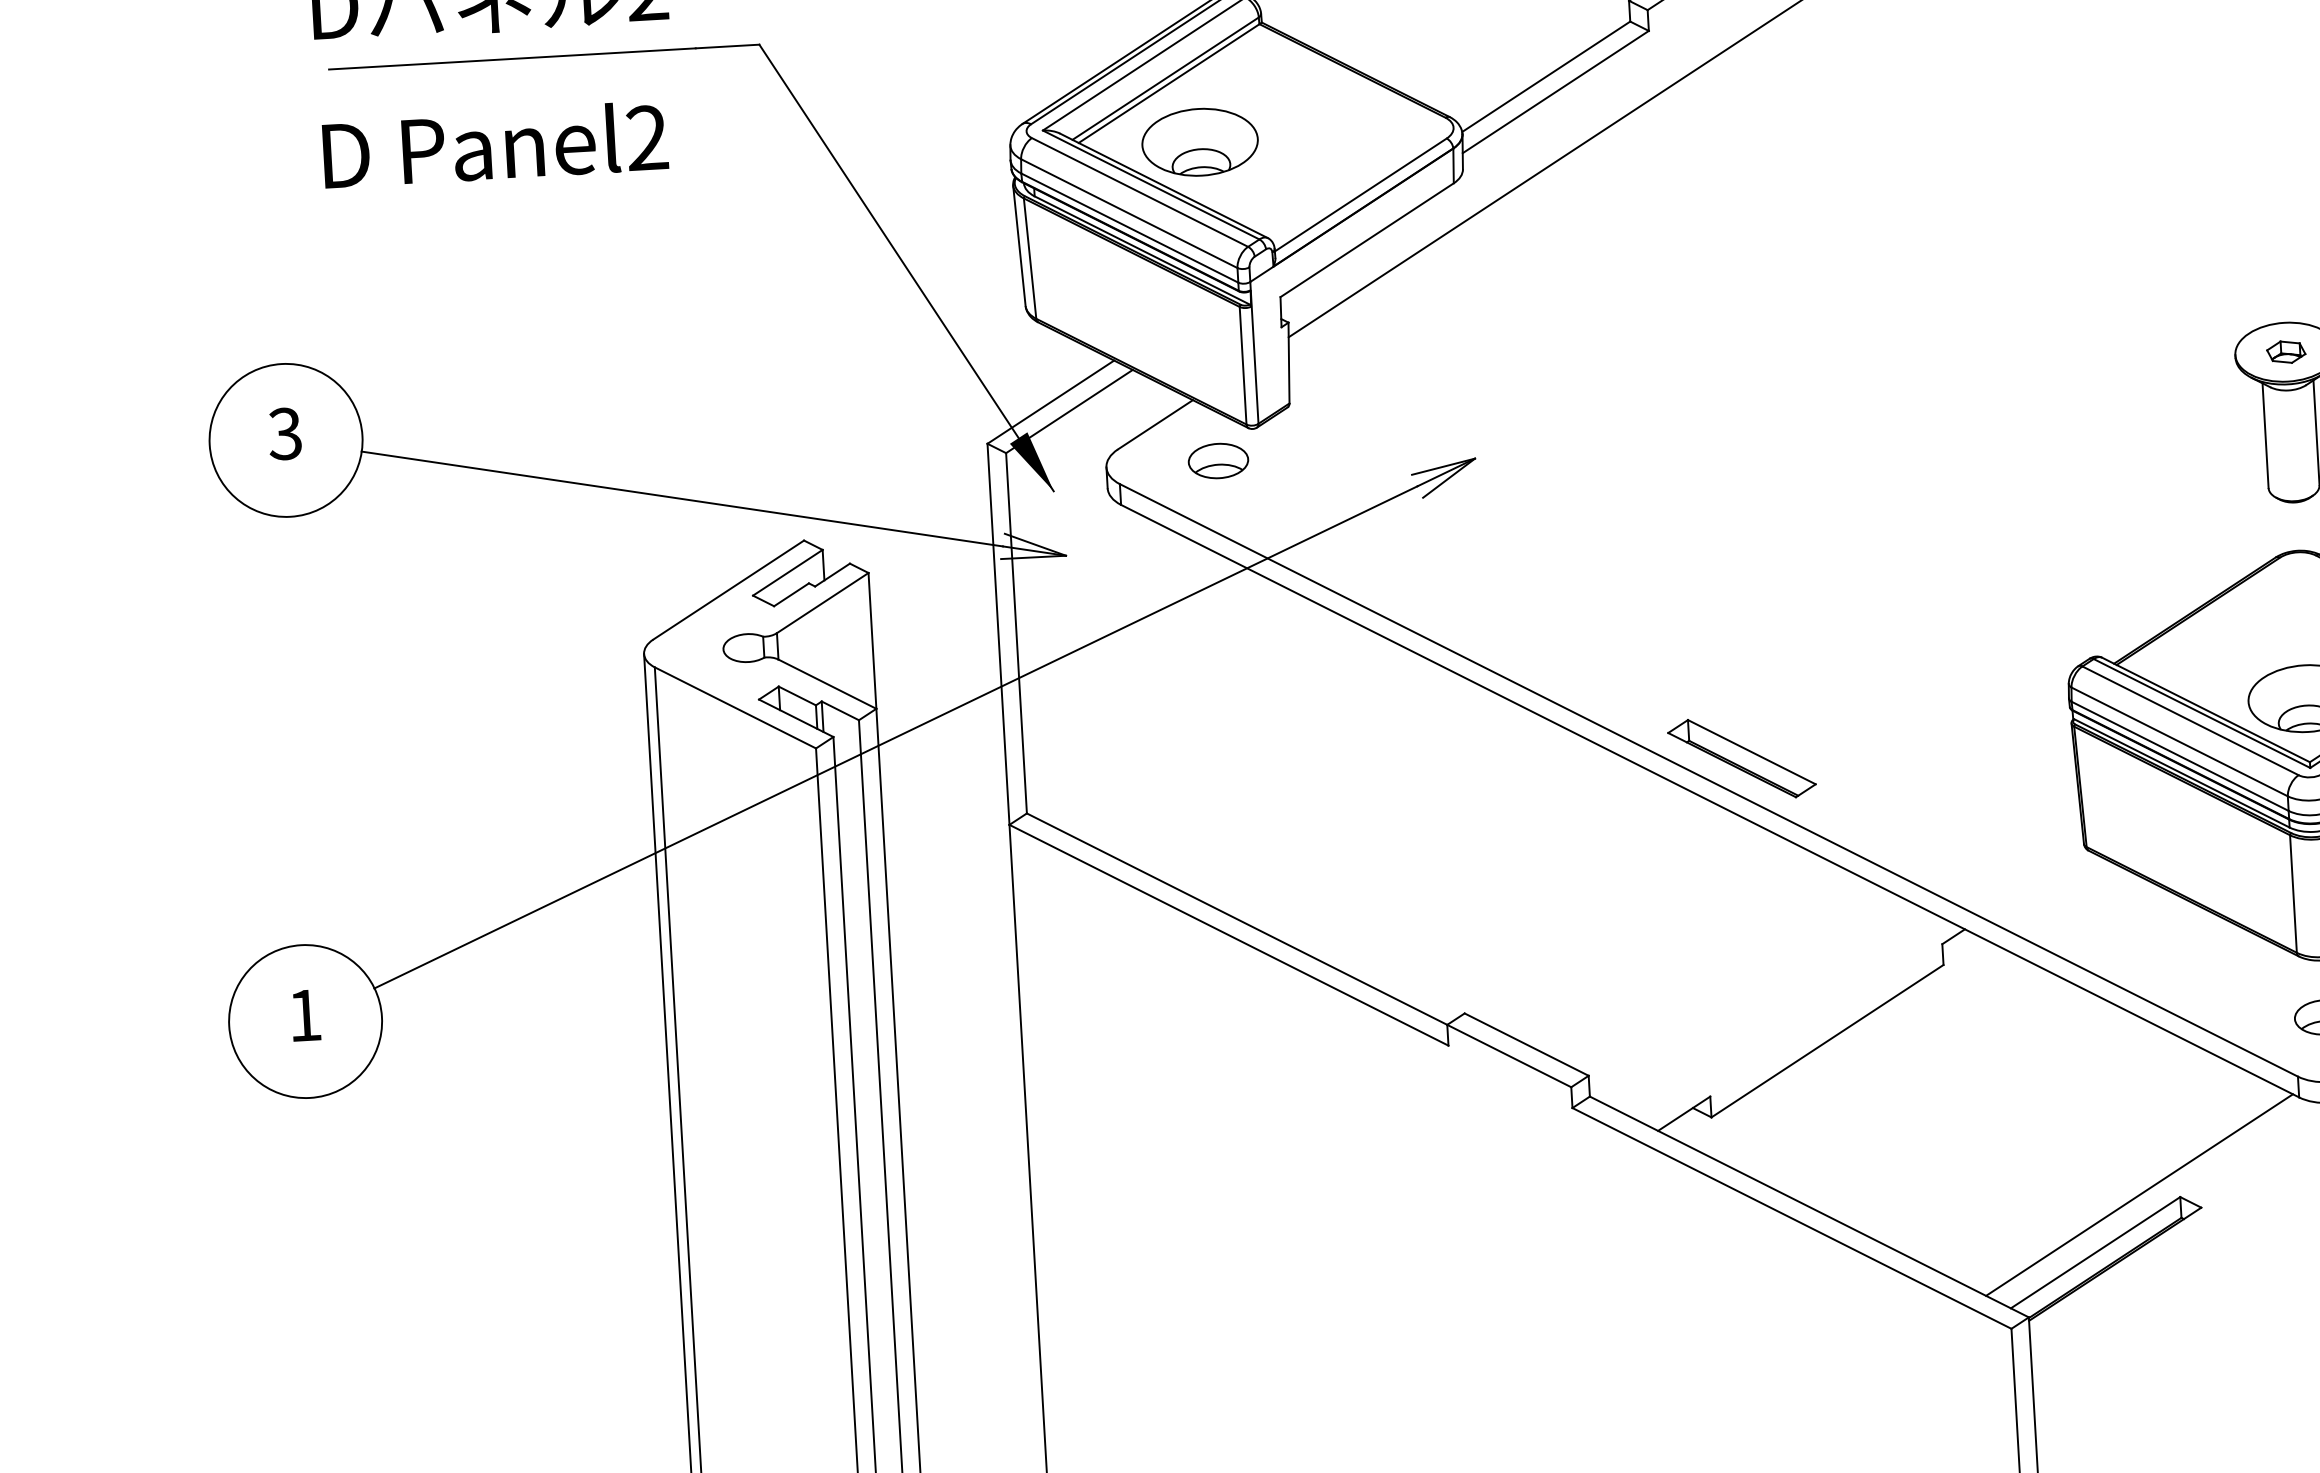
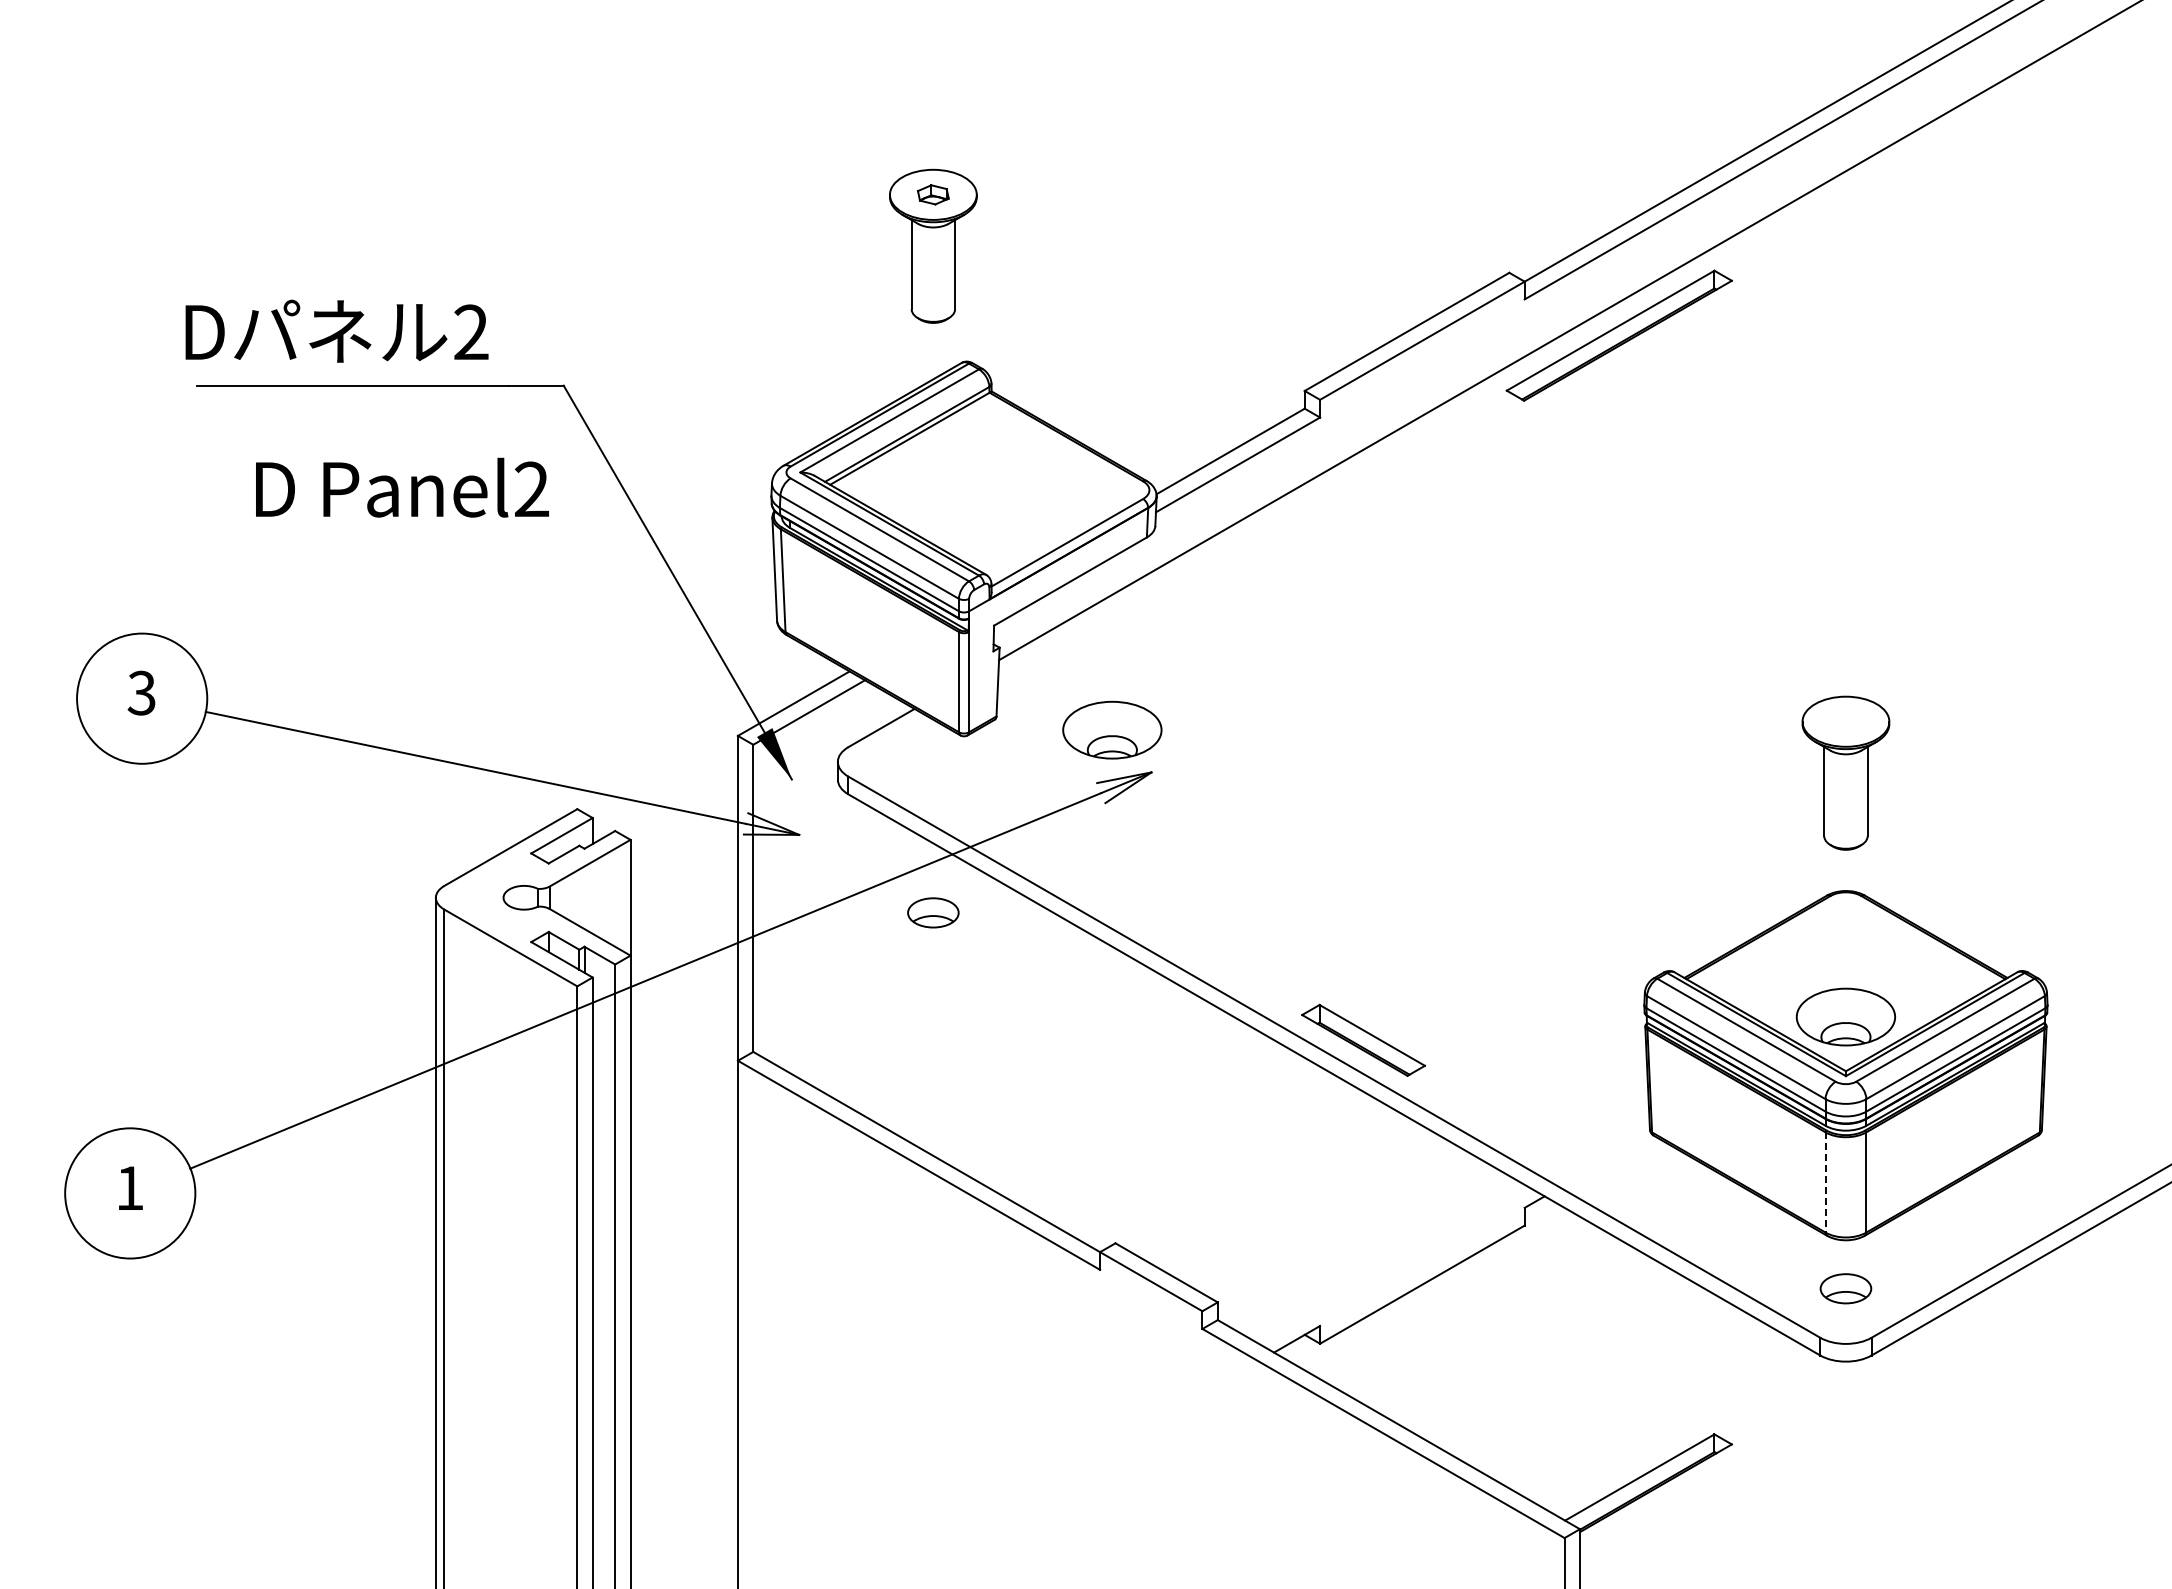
part: (1200, 141) -> (1112, 729), moved
text: (495, 144) -> (402, 487), moved
part: (2285, 351) -> (1845, 721), removed
part: (1218, 460) -> (933, 912), moved
line: (2293, 894) -> (1825, 1182), solid -> dashed
line: (2138, 1194) -> (1679, 1430), removed

